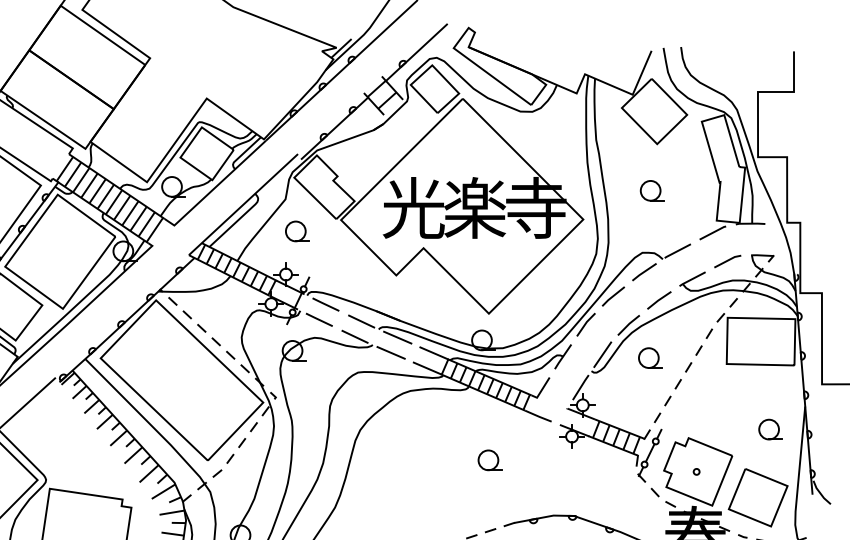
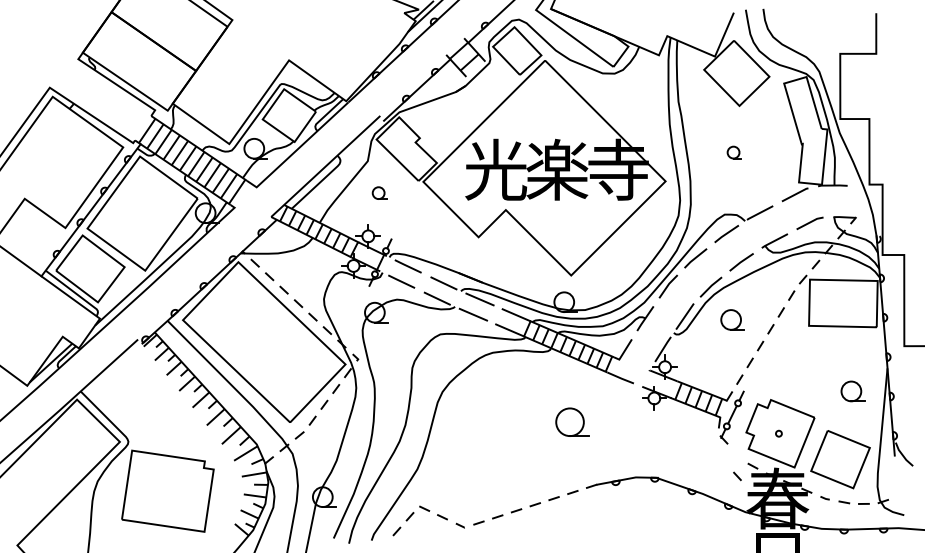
part: (652, 190) -> (734, 152), size x0.6
part: (297, 230) -> (379, 192), size x0.6
part: (490, 459) -> (572, 421), size x1.4
line: (655, 492) -> (737, 476), moved

